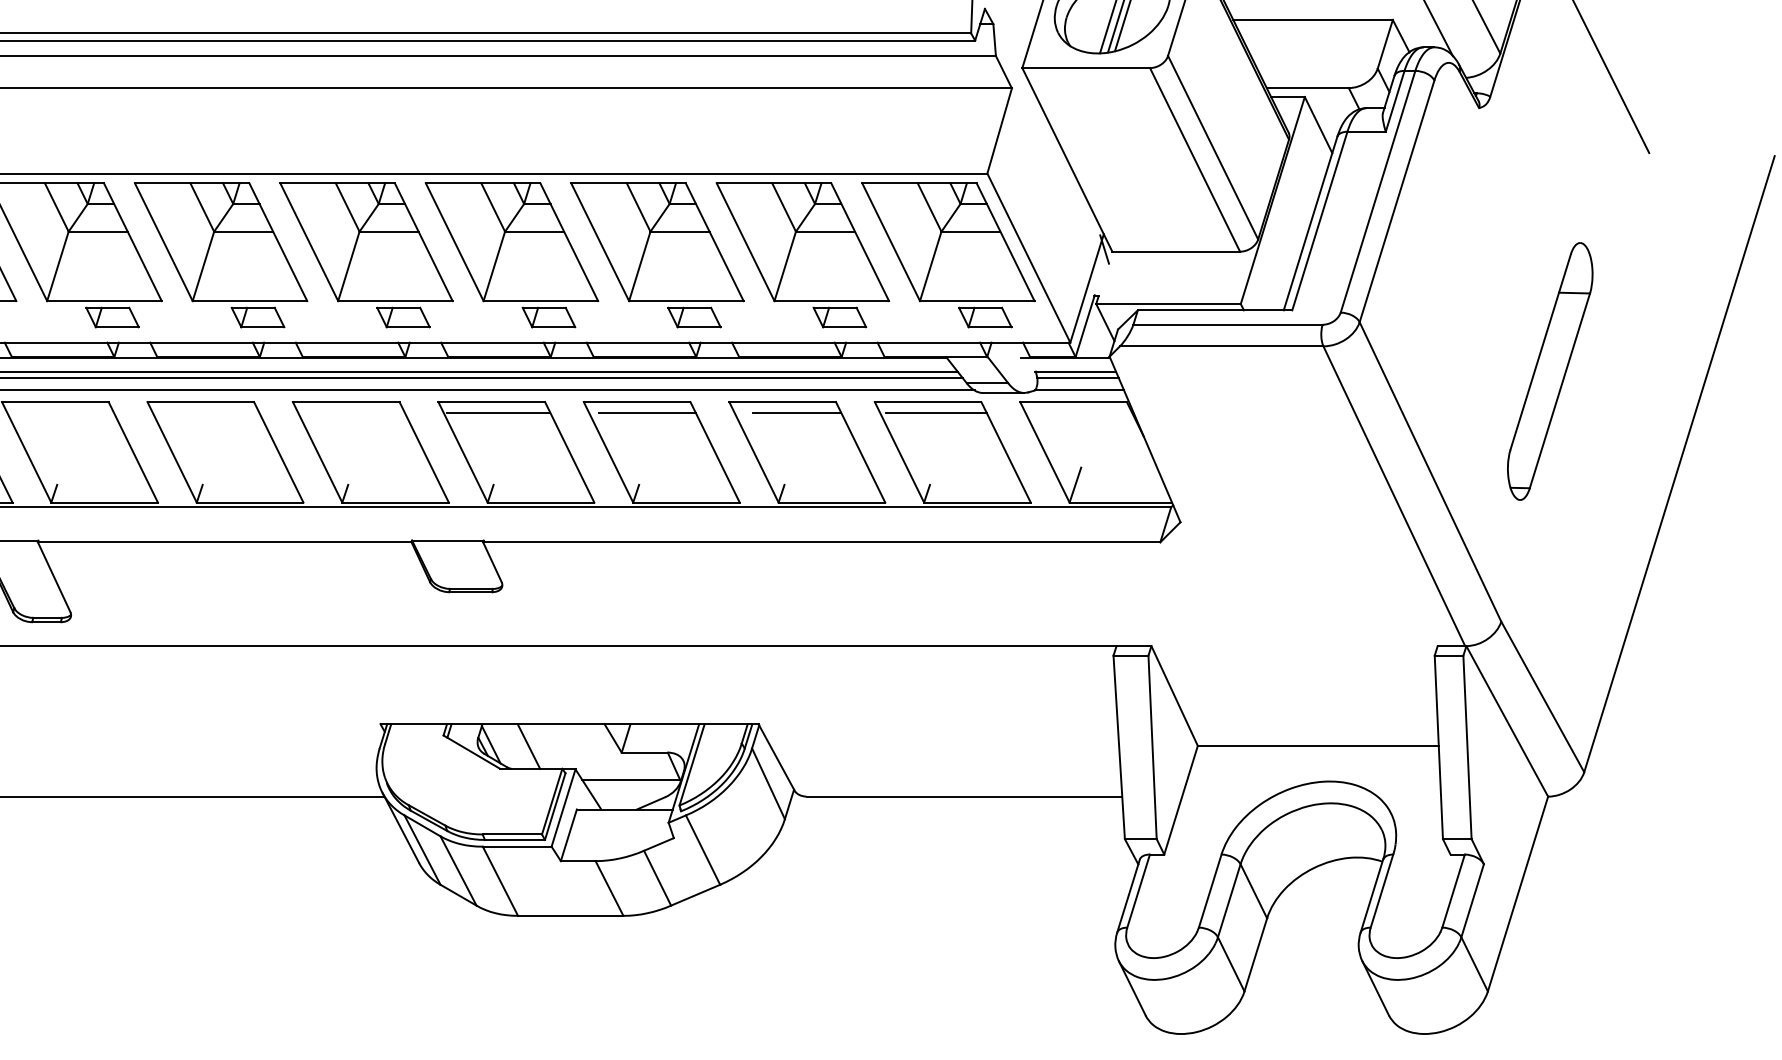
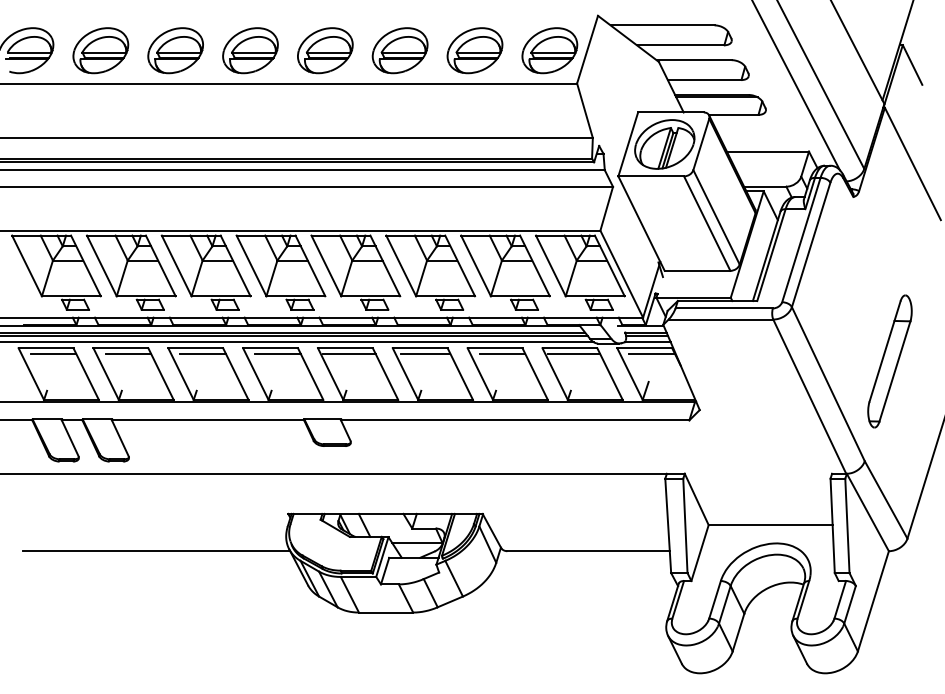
part: (1549, 371) -> (889, 361), moved
line: (70, 412) -> (128, 353), added
line: (213, 412) -> (202, 353), added
line: (359, 412) -> (277, 353), added
line: (1086, 412) -> (651, 353), added

